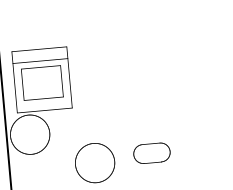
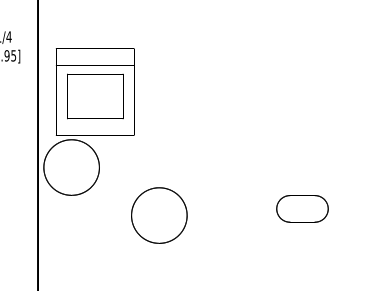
part: (151, 152) -> (302, 208), moved

